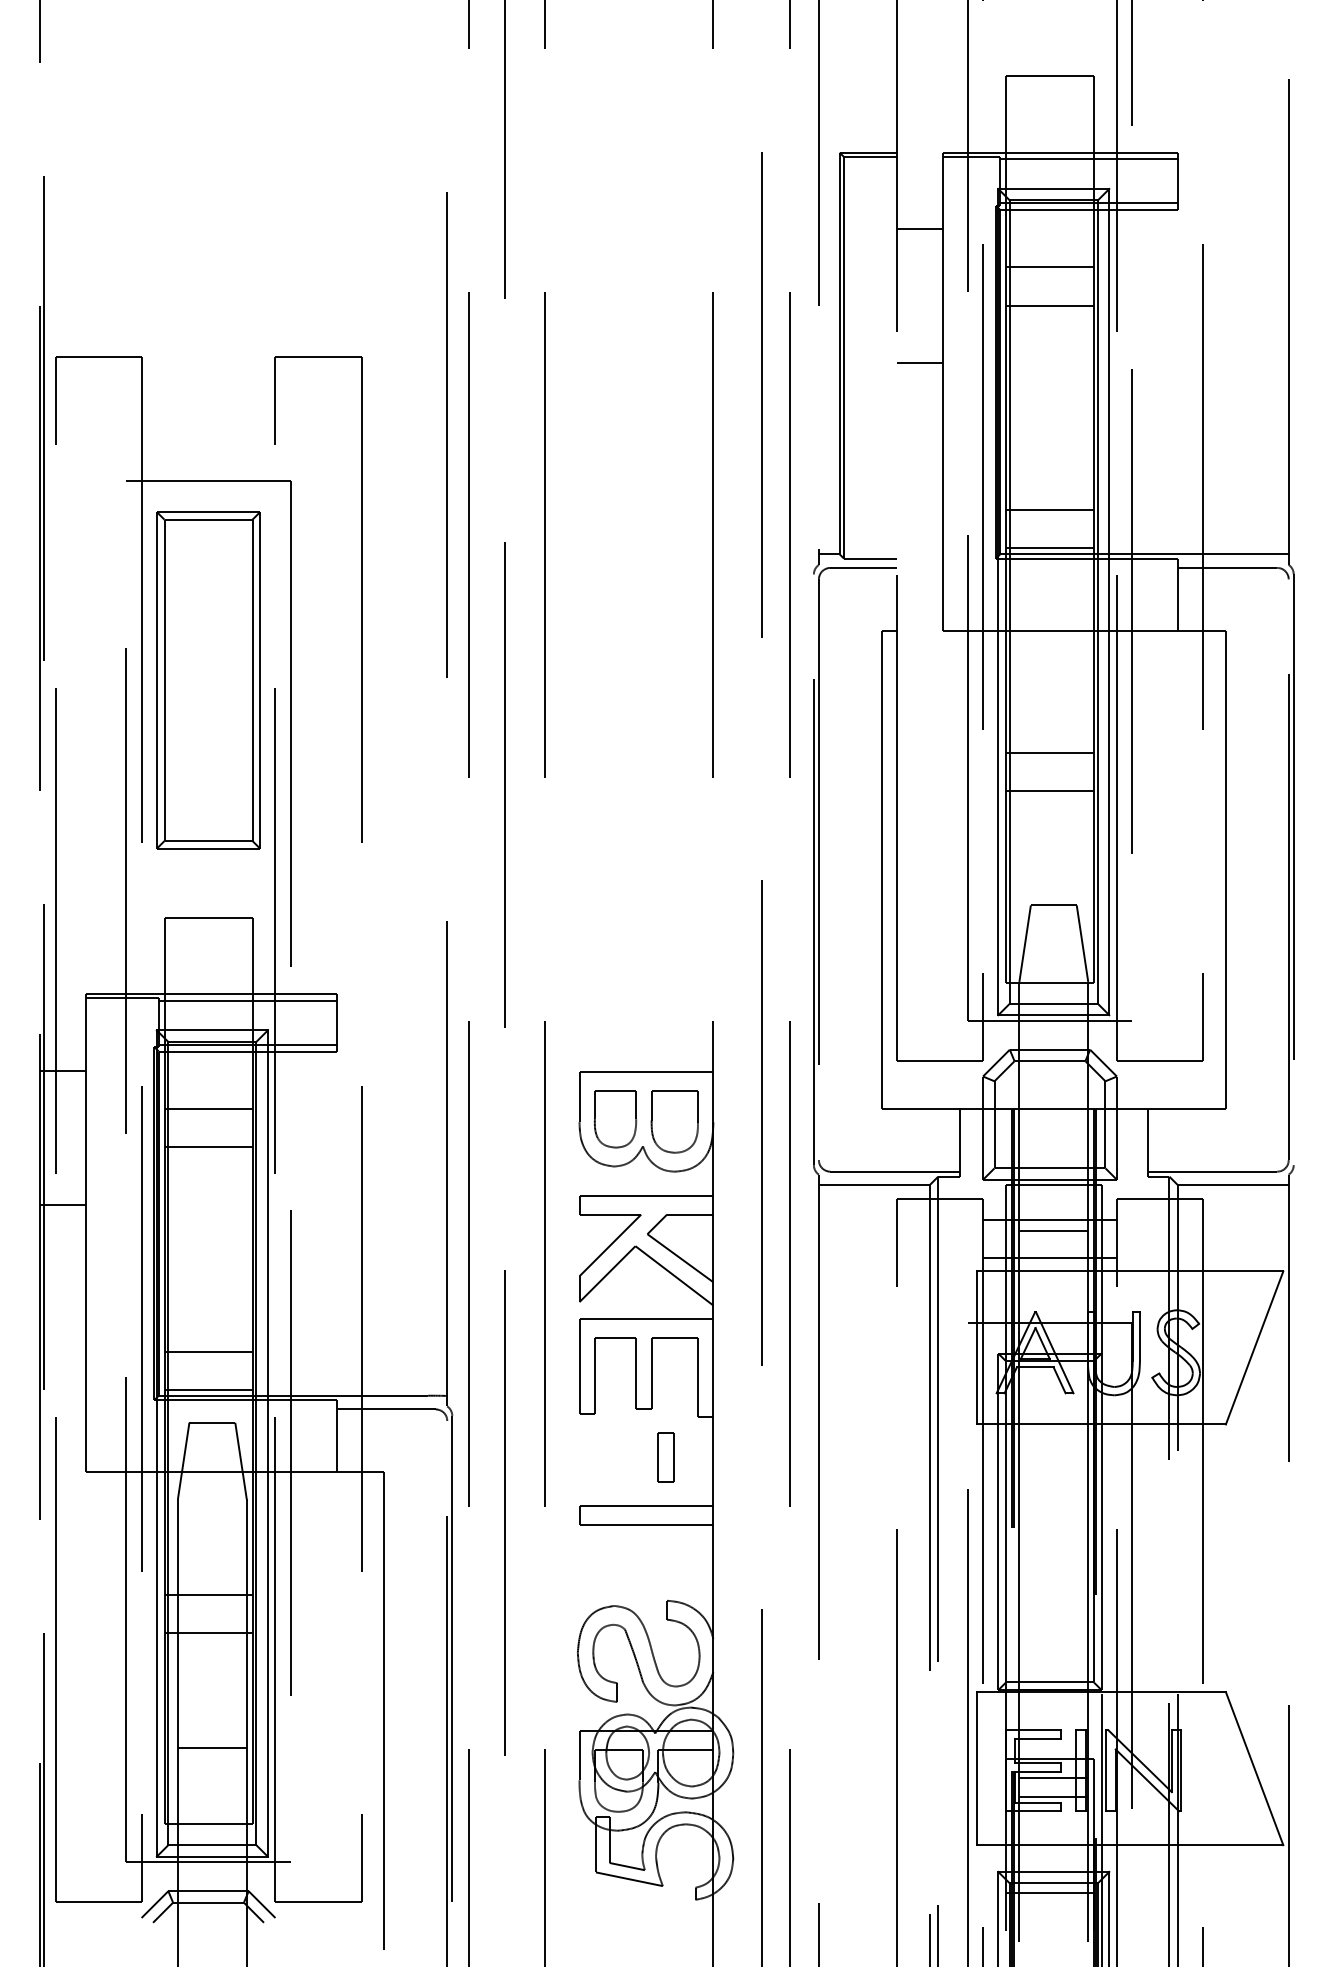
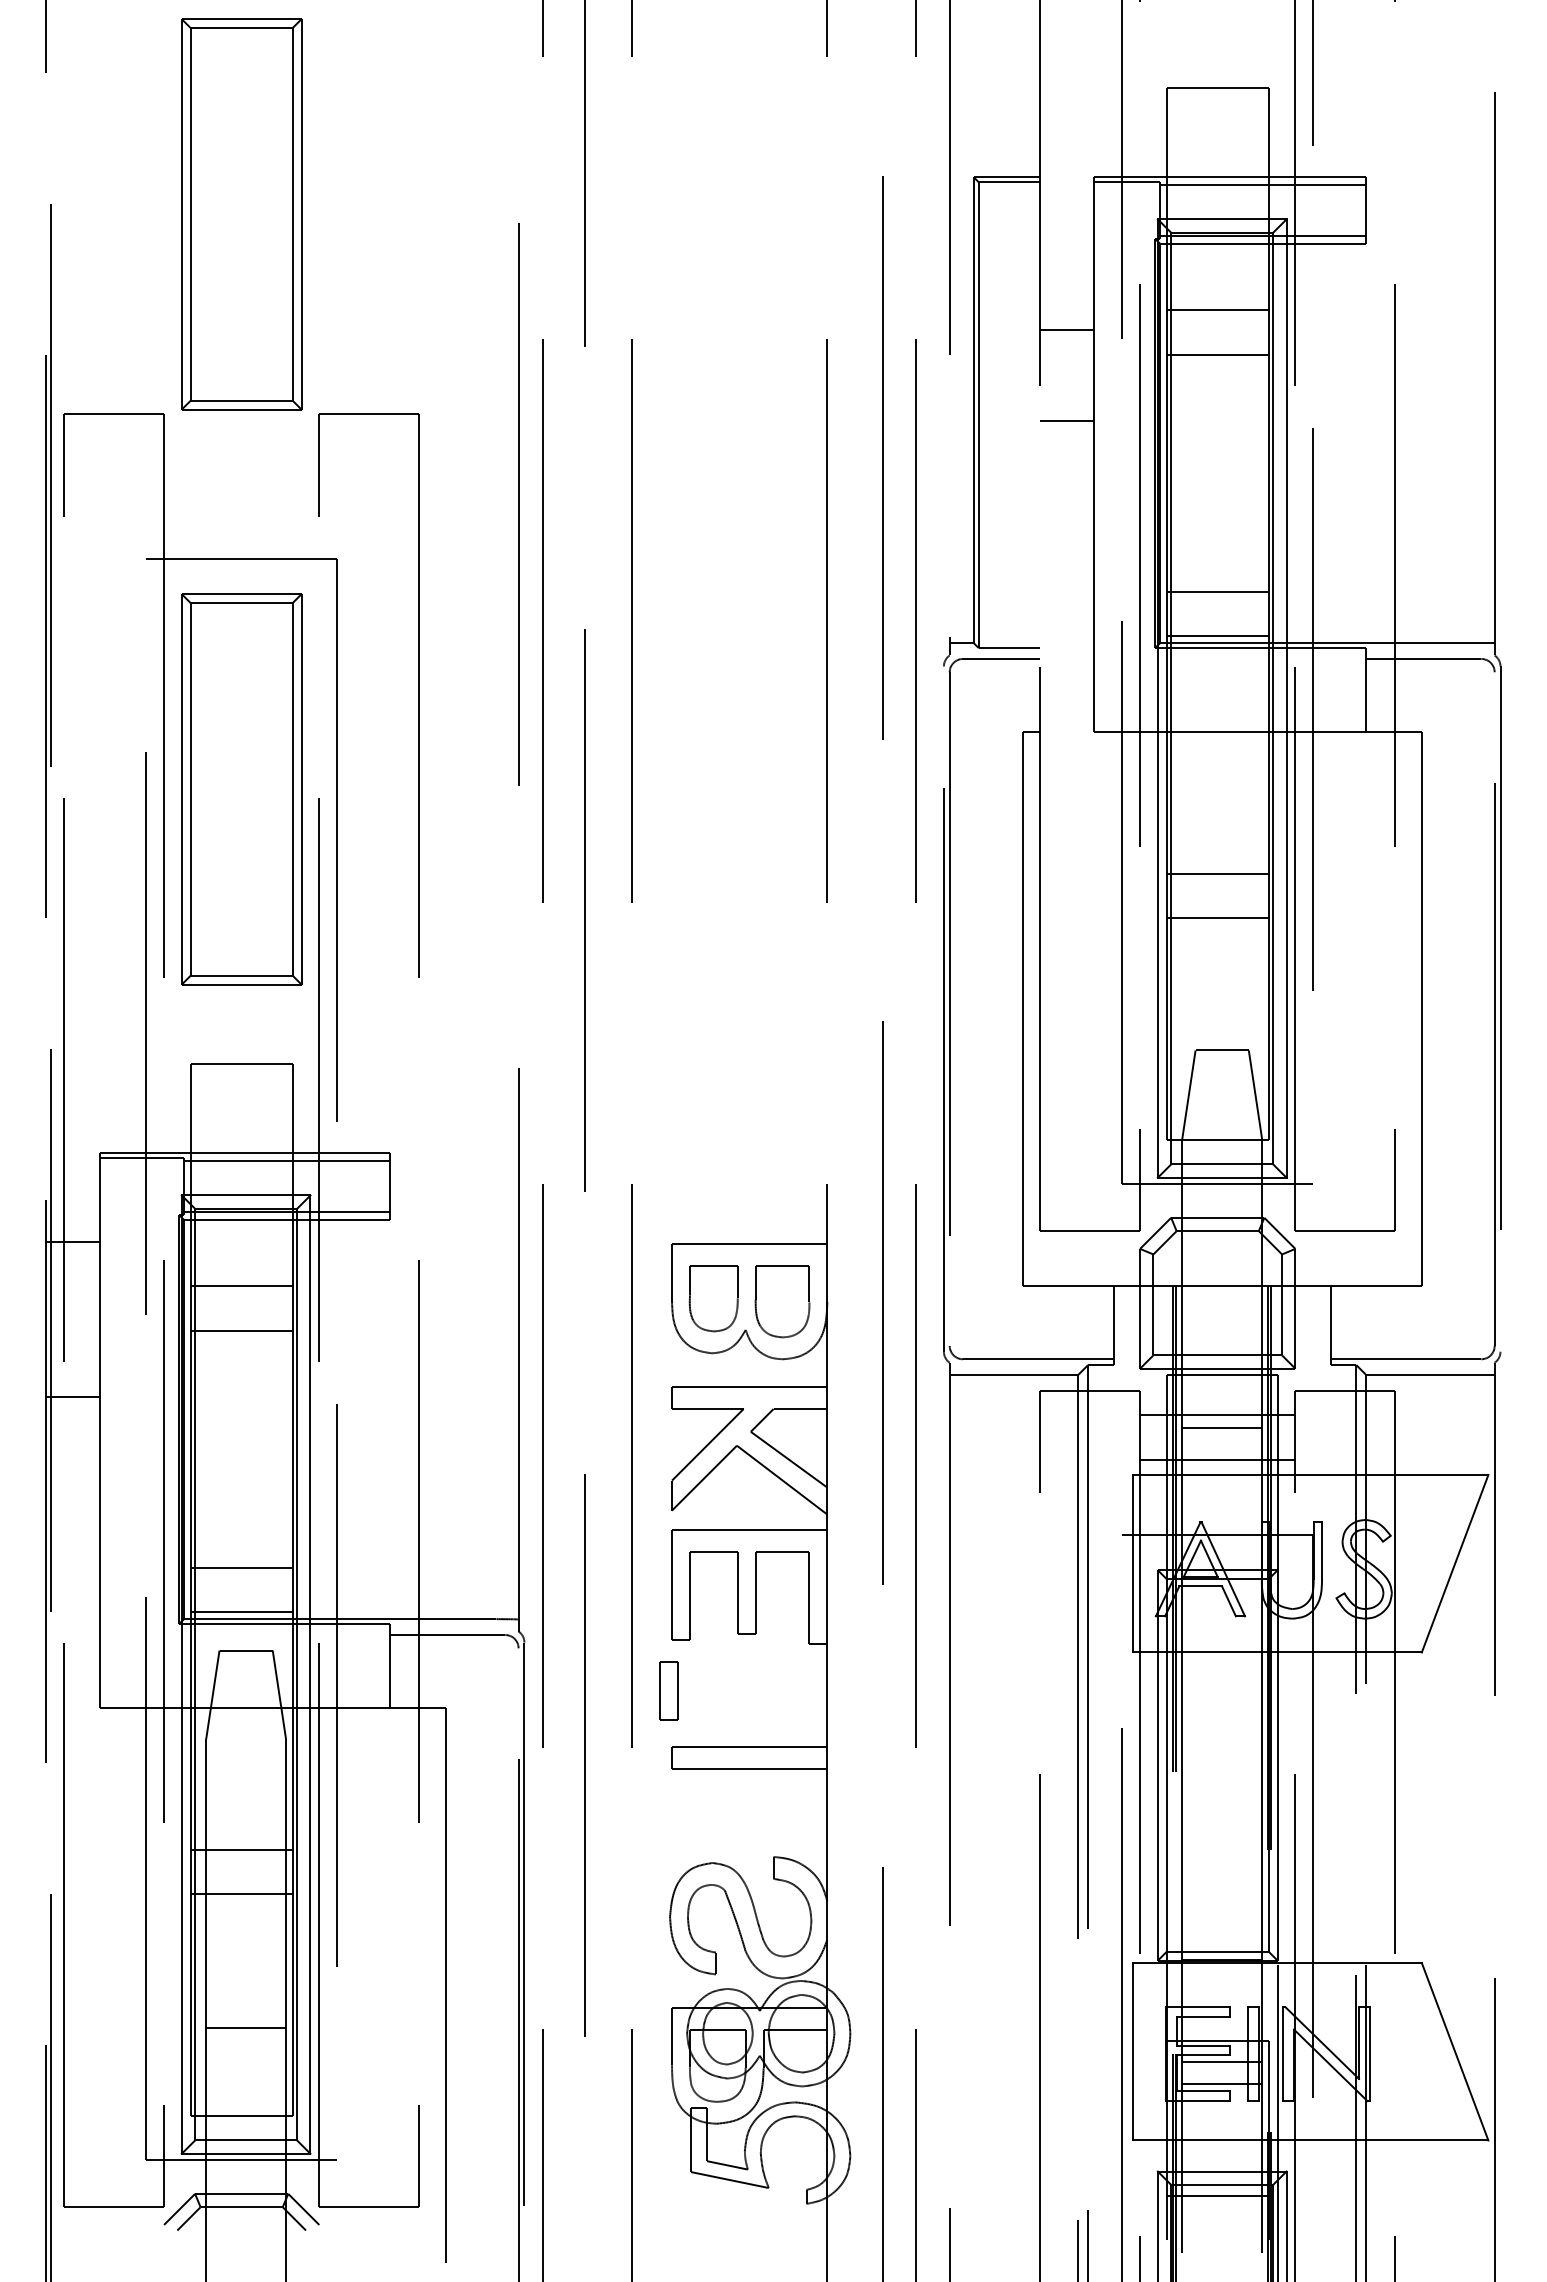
part: (208, 184) -> (241, 214), added
line: (919, 229) -> (1066, 330), moved
part: (666, 1457) -> (668, 1690), moved

